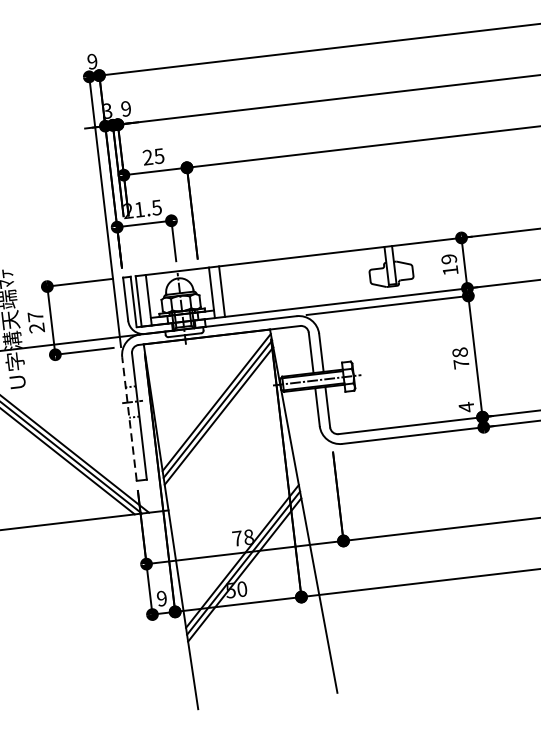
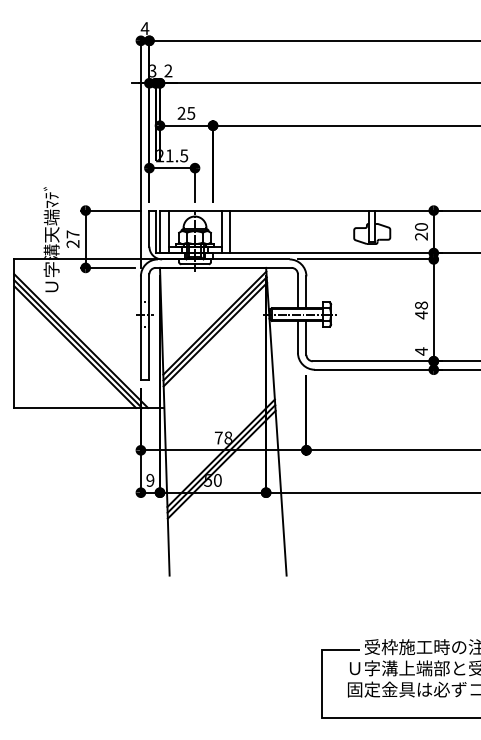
text: (91, 61) -> (144, 28), 9 -> 4
text: (126, 109) -> (168, 71), 9 -> 2
text: (449, 264) -> (421, 231), 19 -> 20
text: (461, 363) -> (421, 314), 78 -> 48
line: (129, 419) -> (140, 328), dashed -> solid

